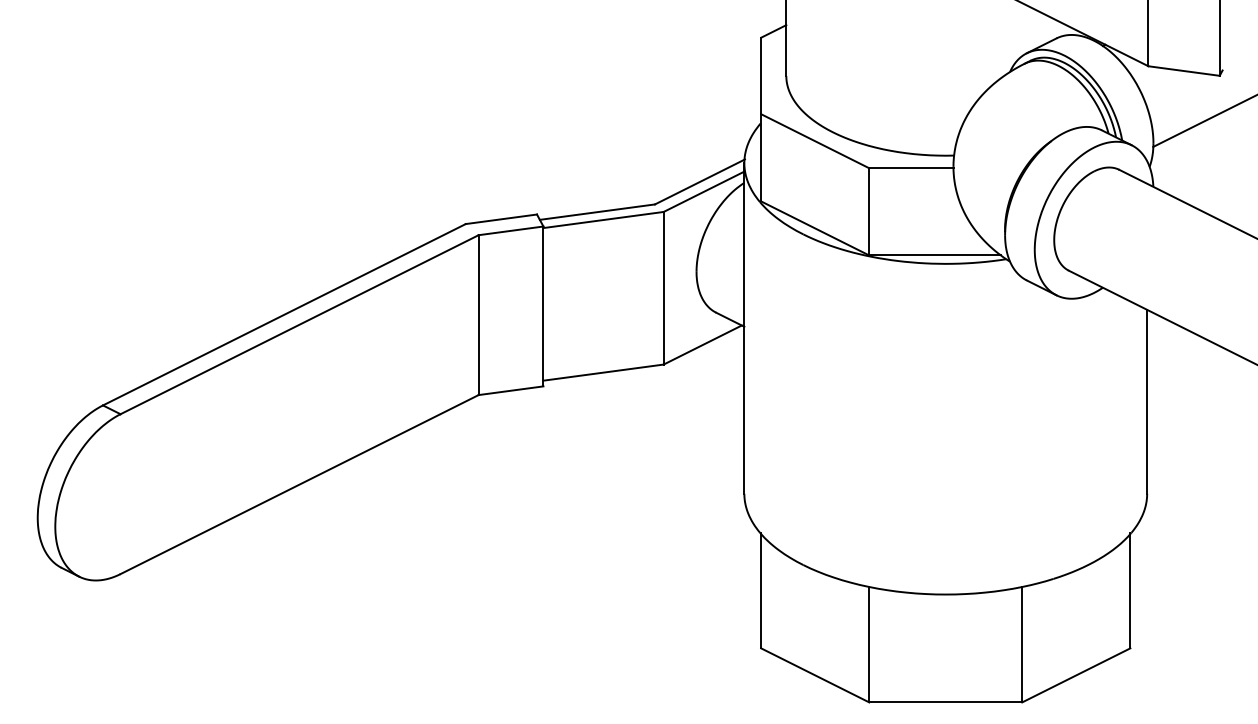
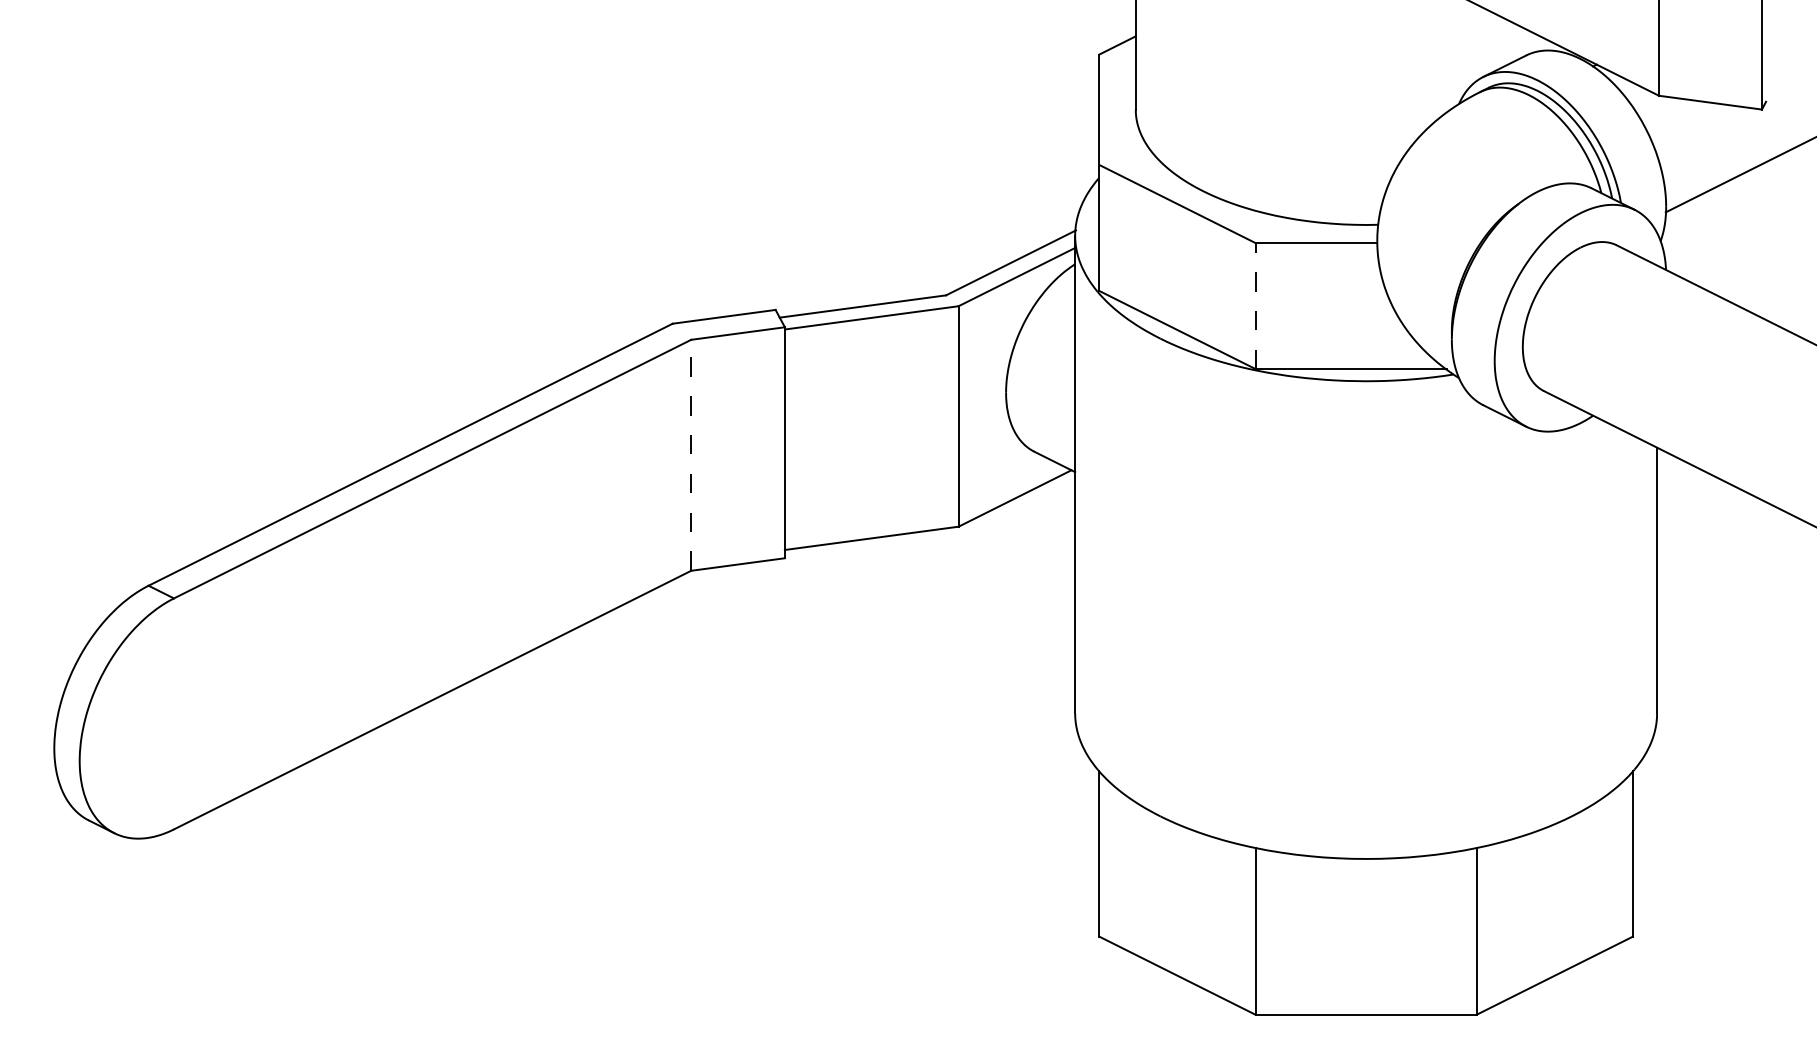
line: (869, 211) -> (1255, 305), solid -> dashed
line: (478, 315) -> (691, 455), solid -> dashed

